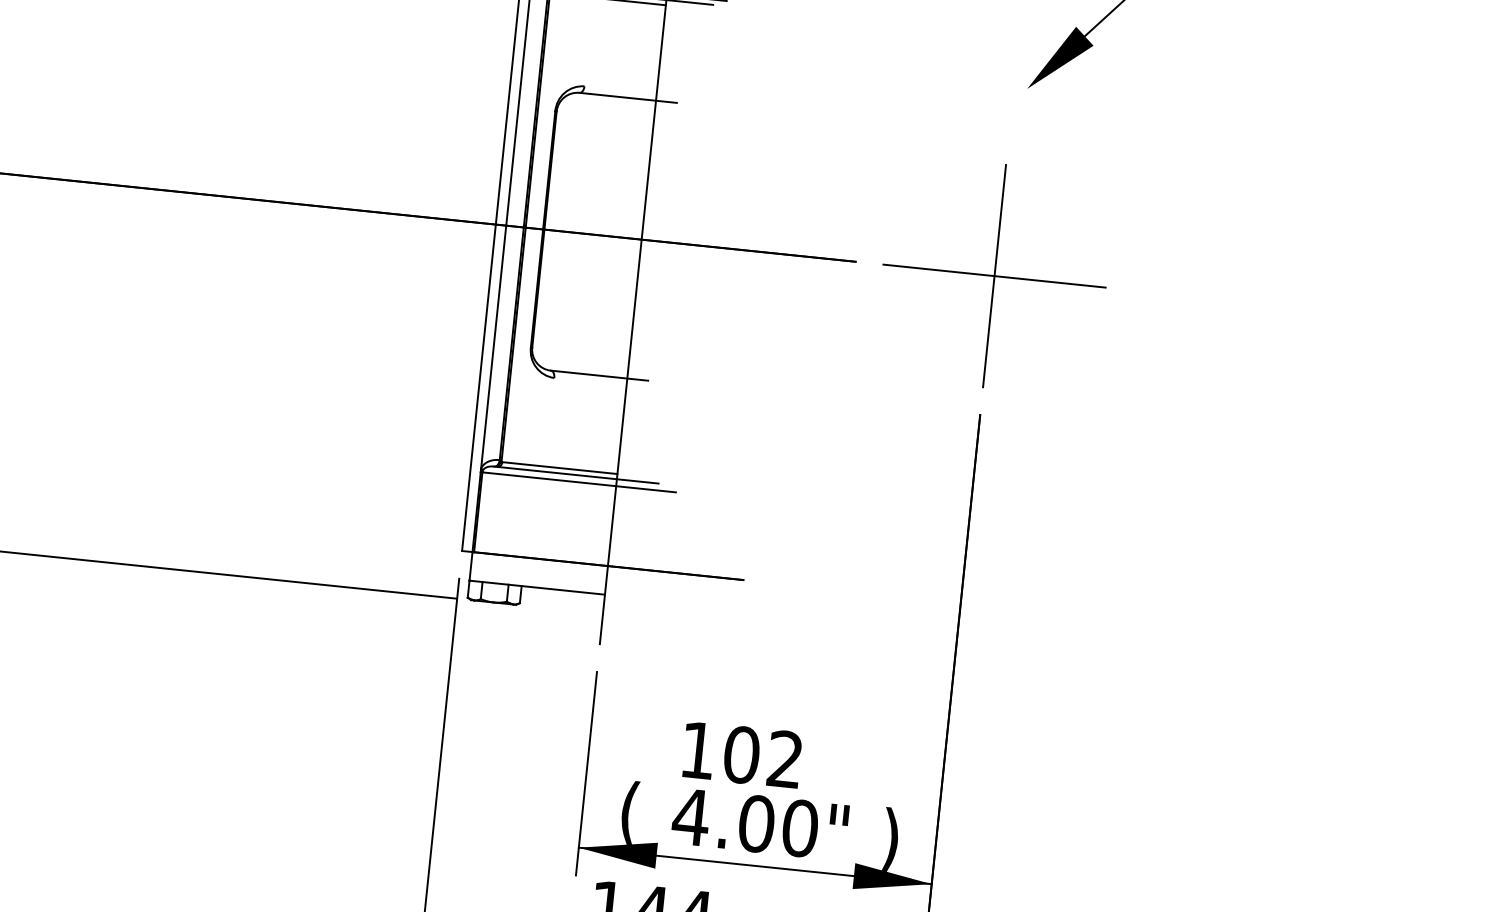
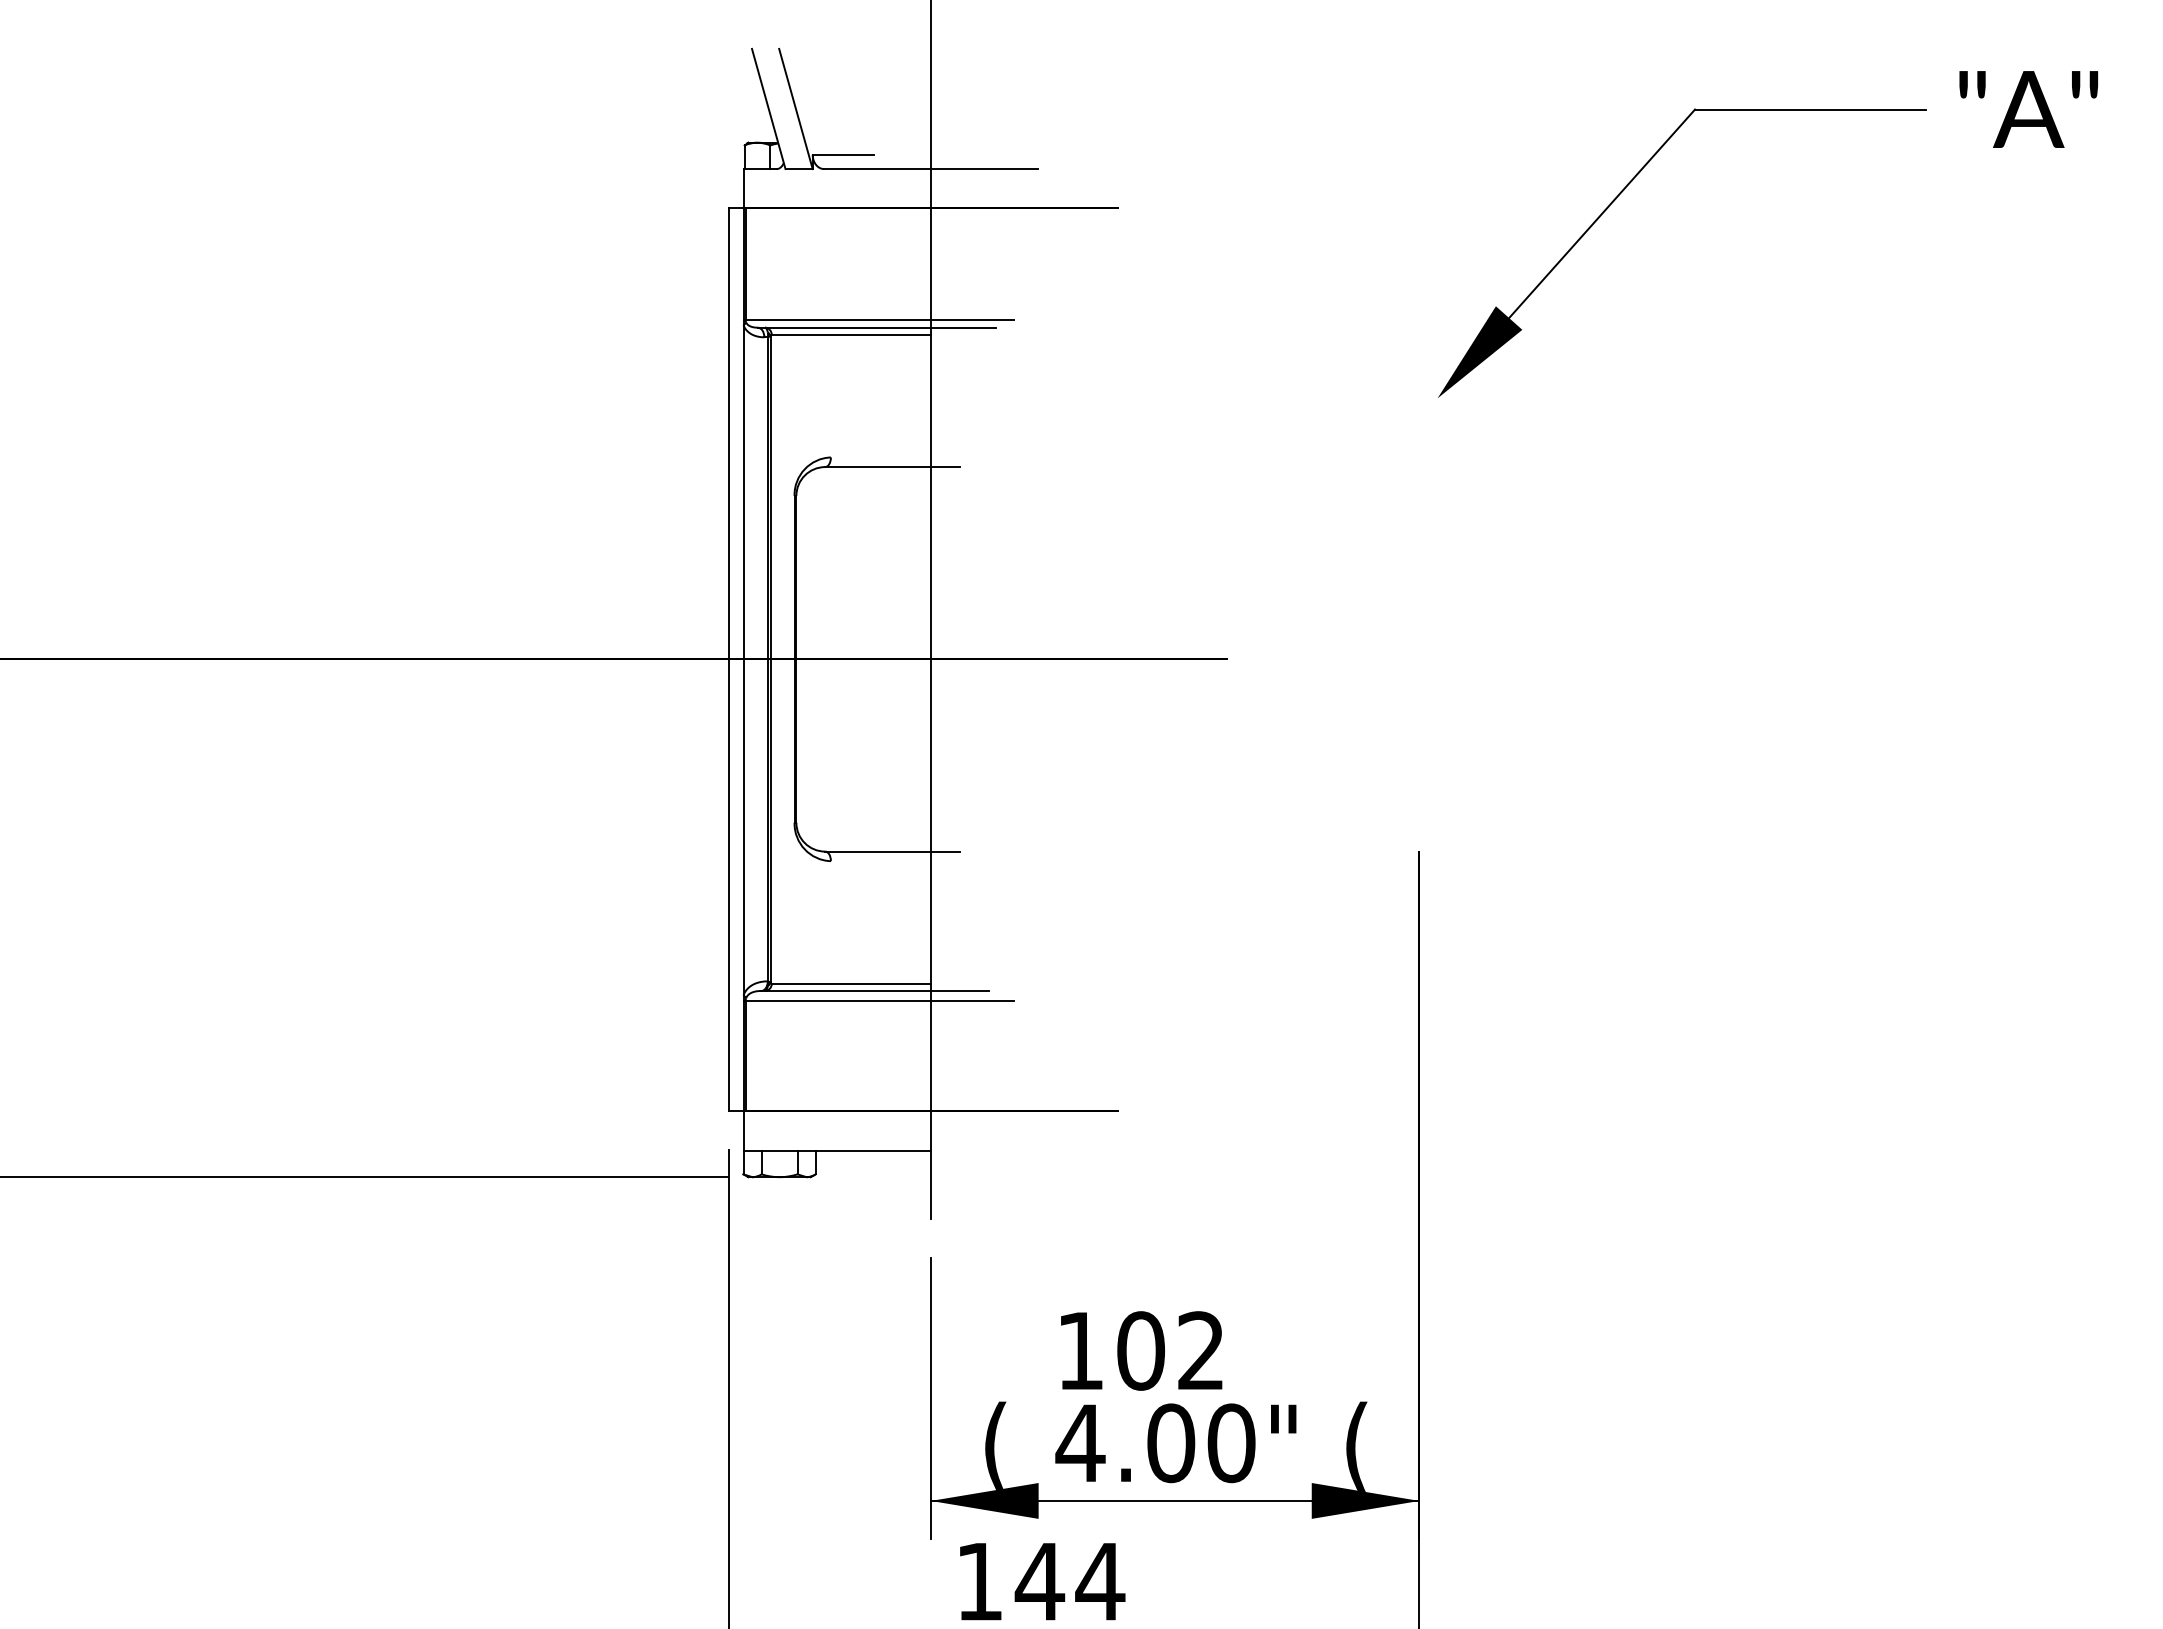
part: (994, 276) -> (1419, 659), removed
text: (890, 840) -> (1356, 1446), ) -> (

